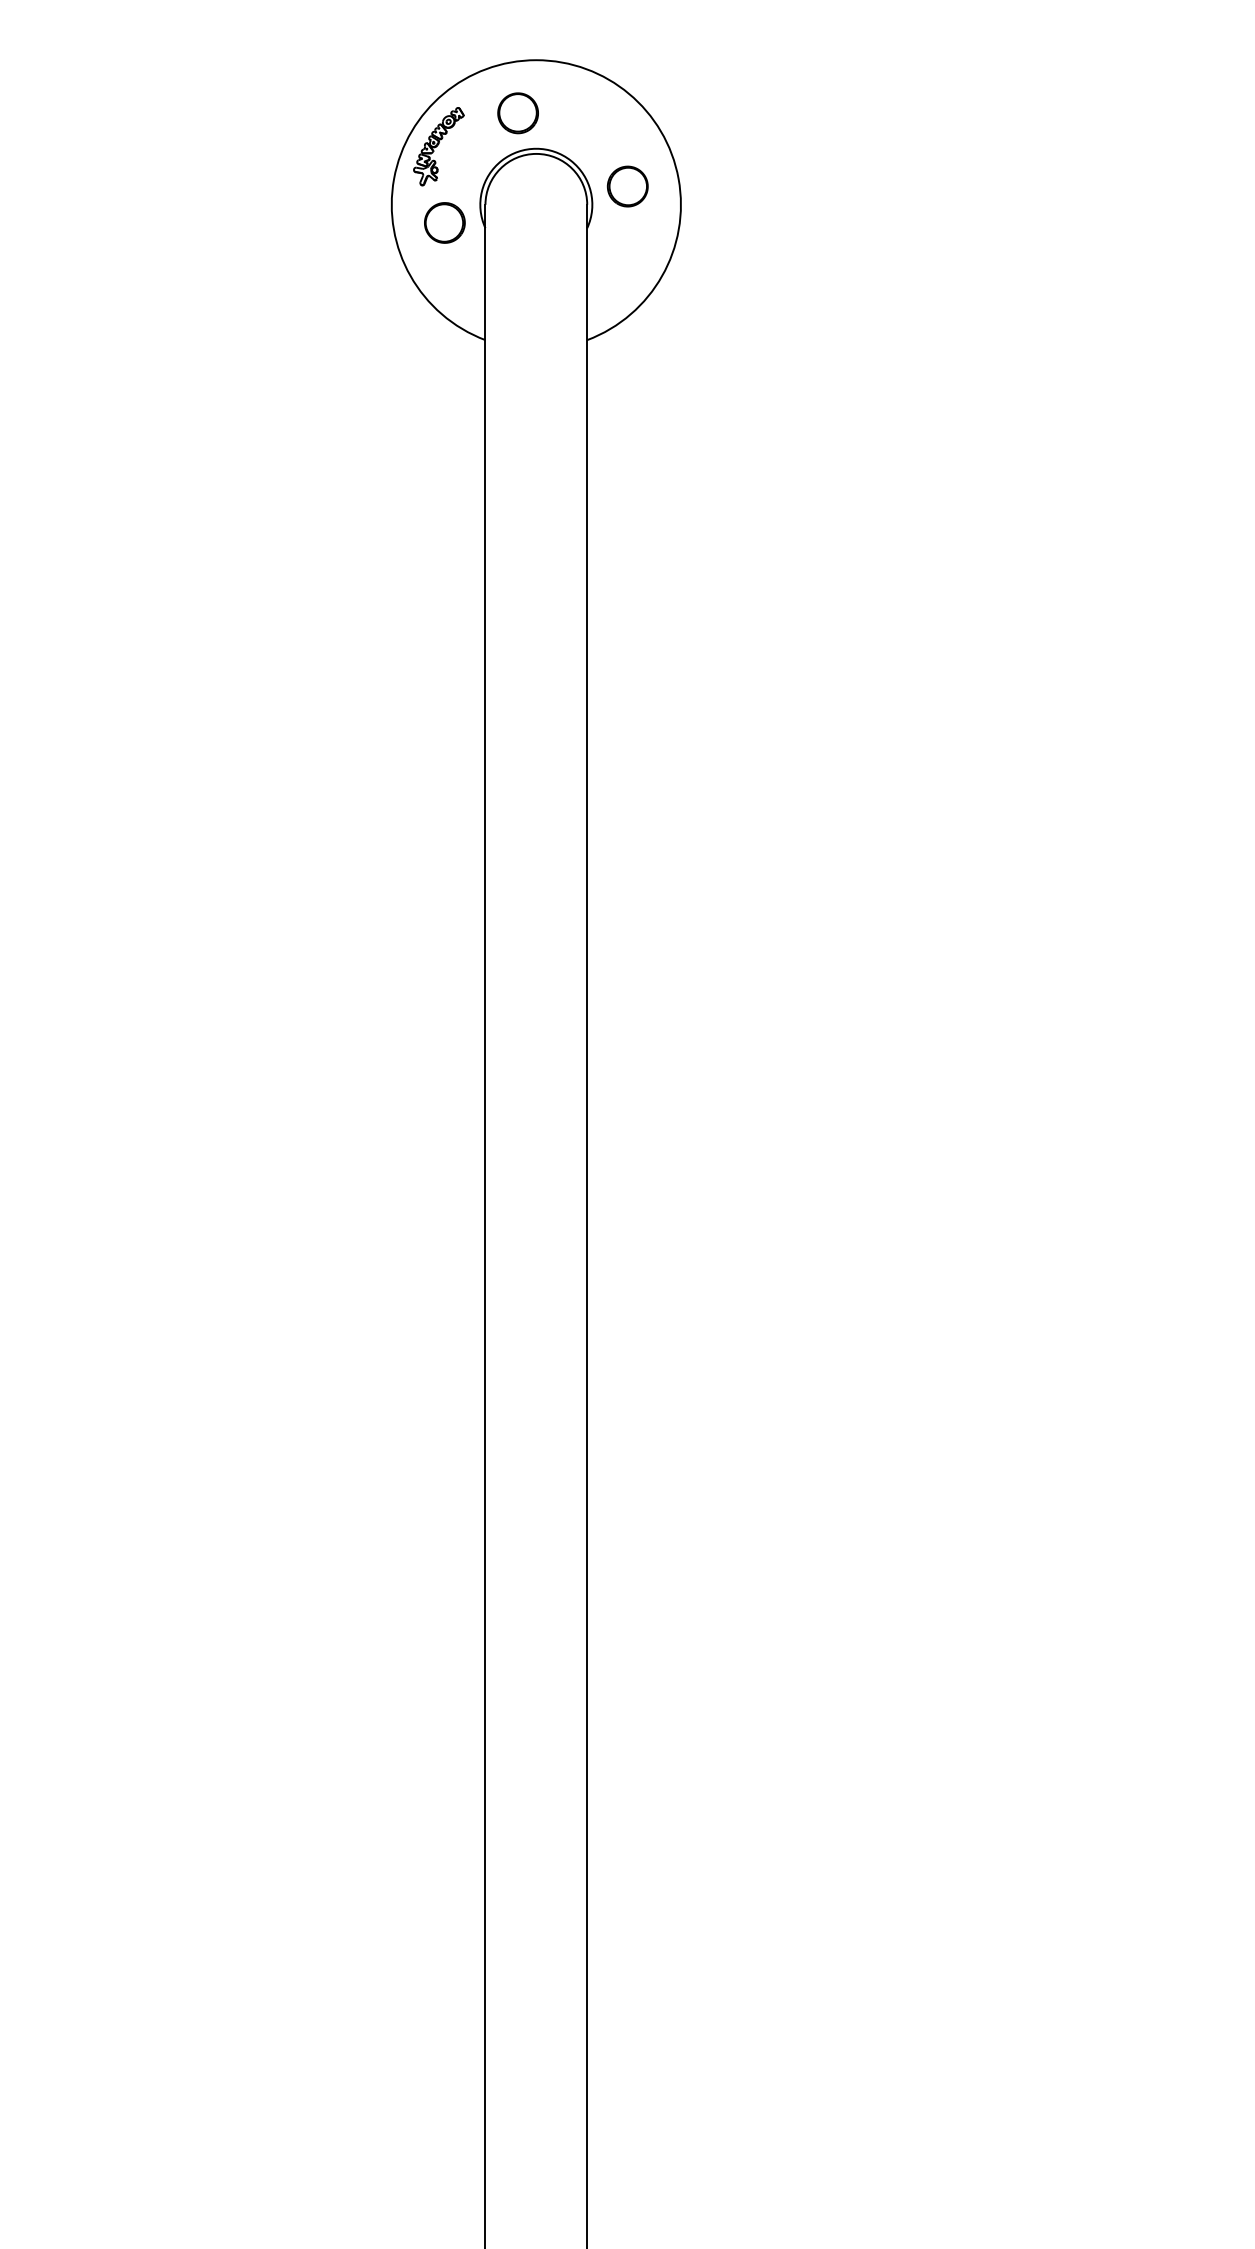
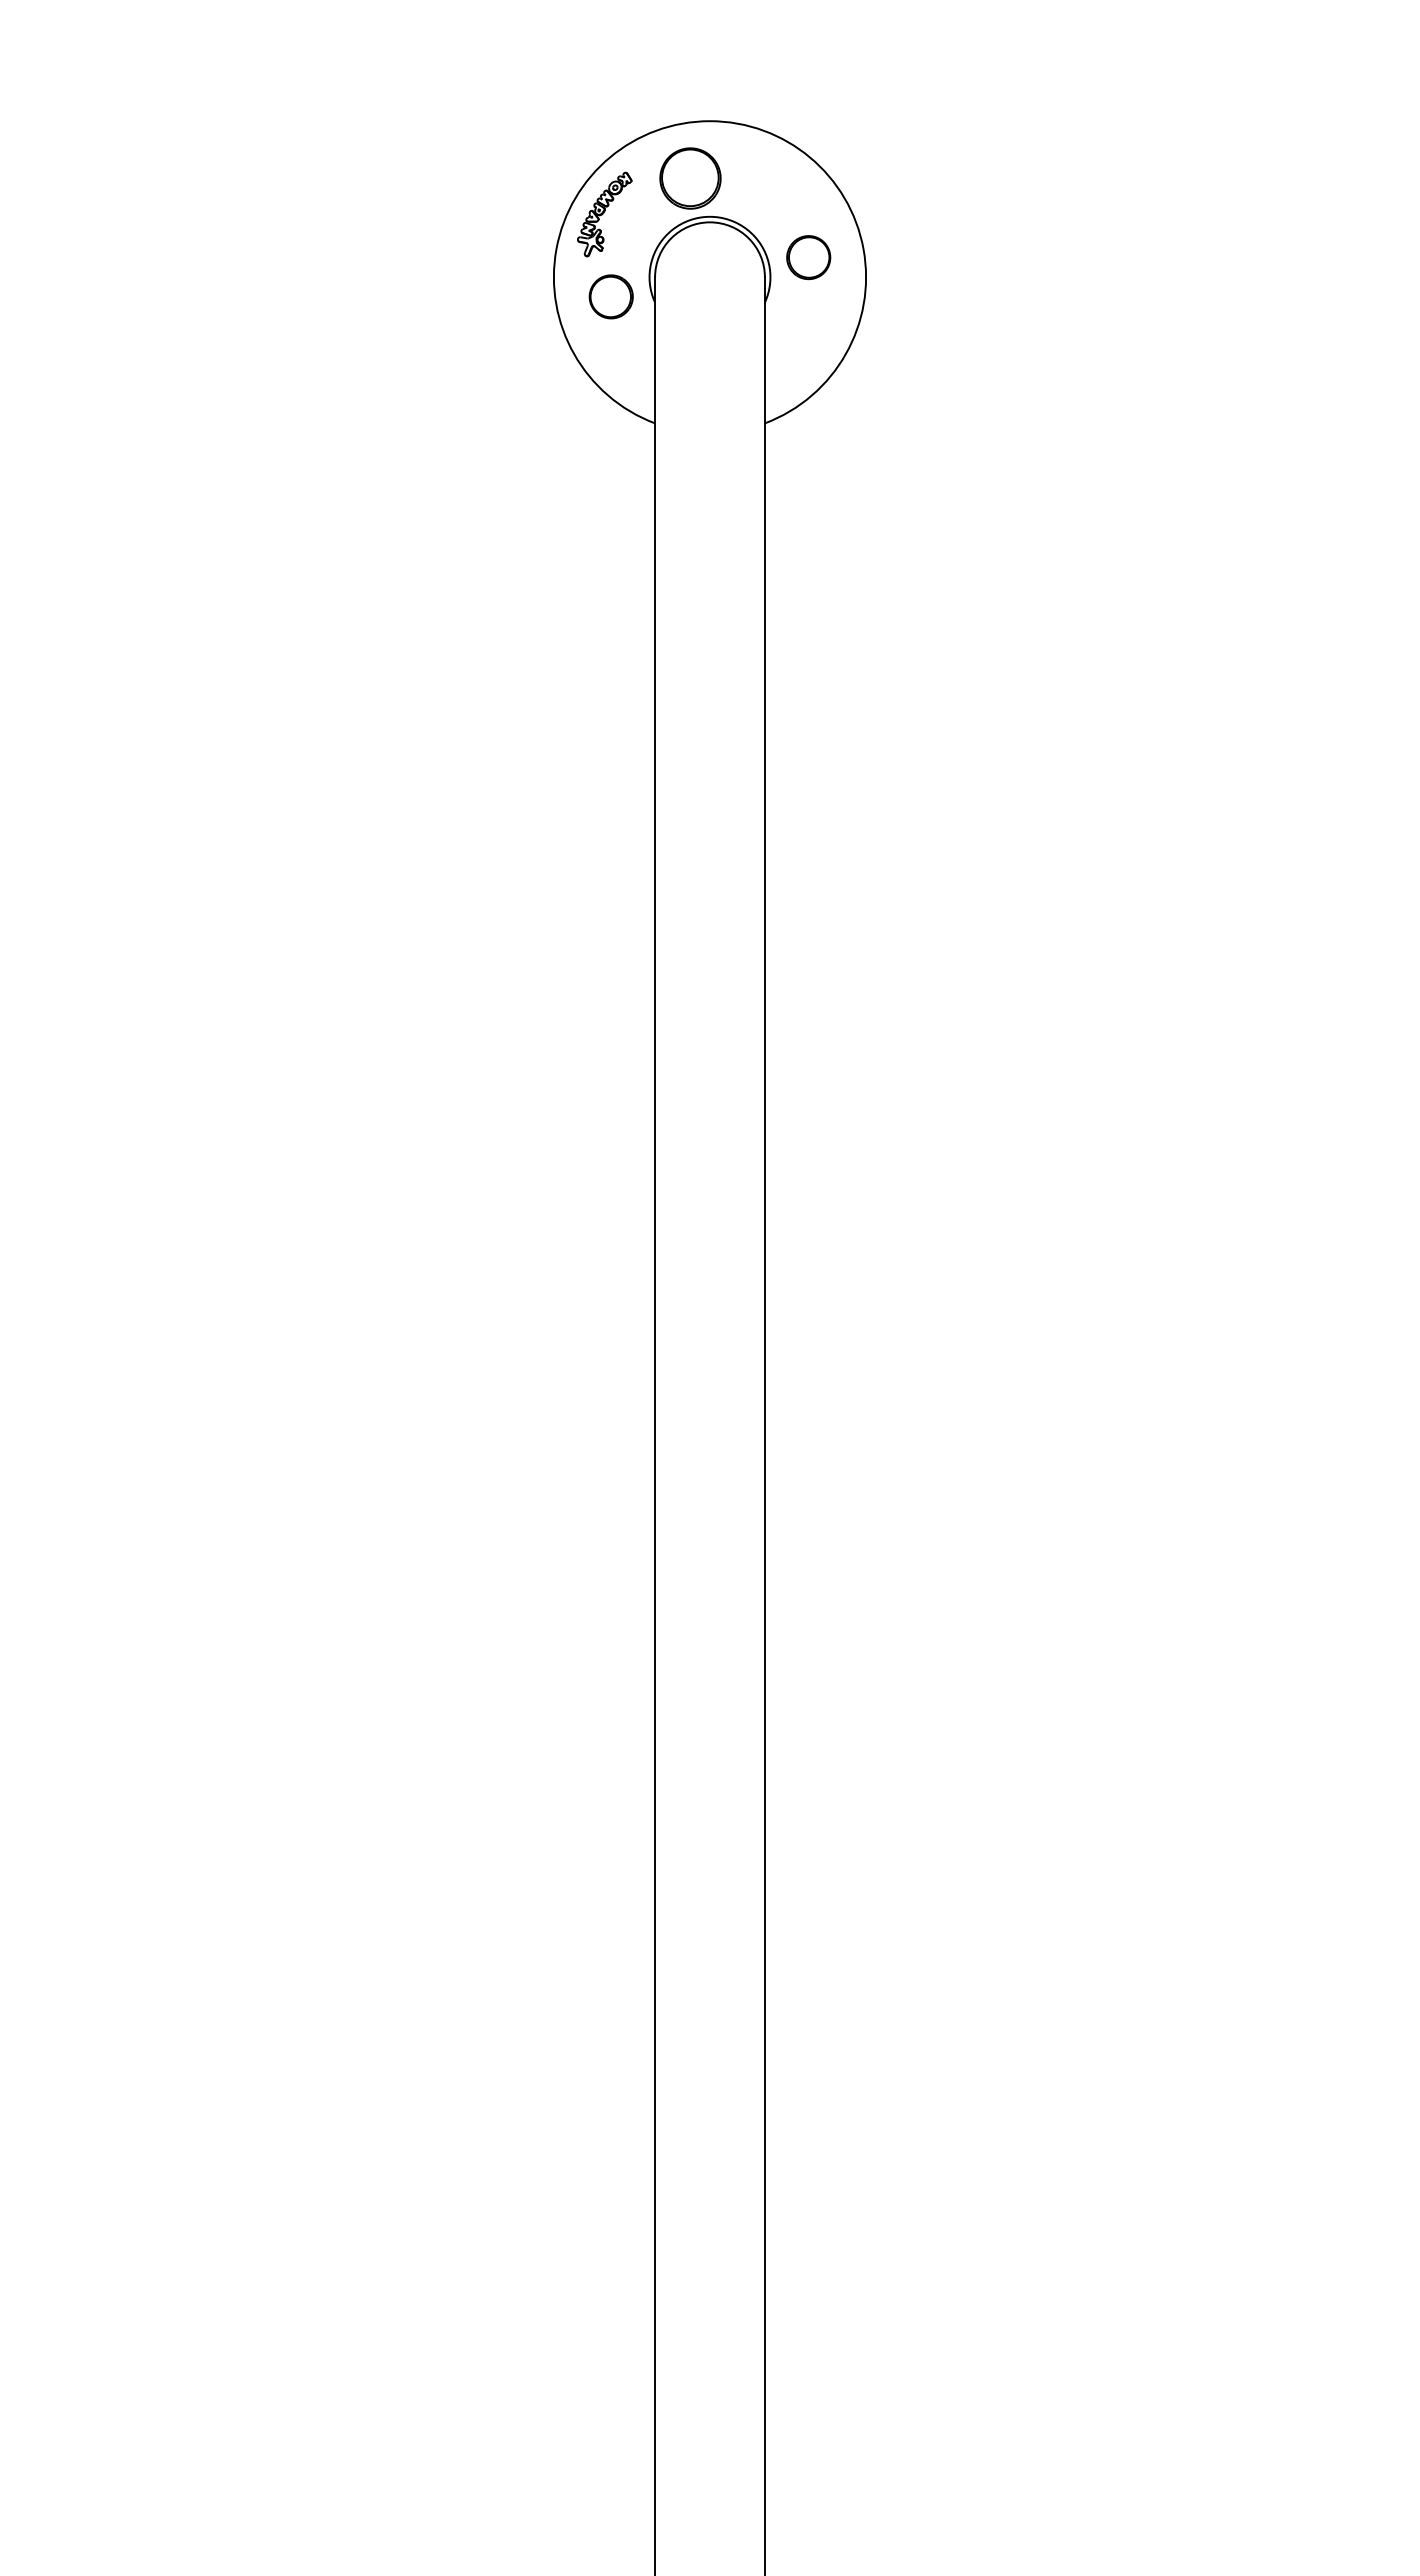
part: (517, 113) -> (689, 178), size x1.4

